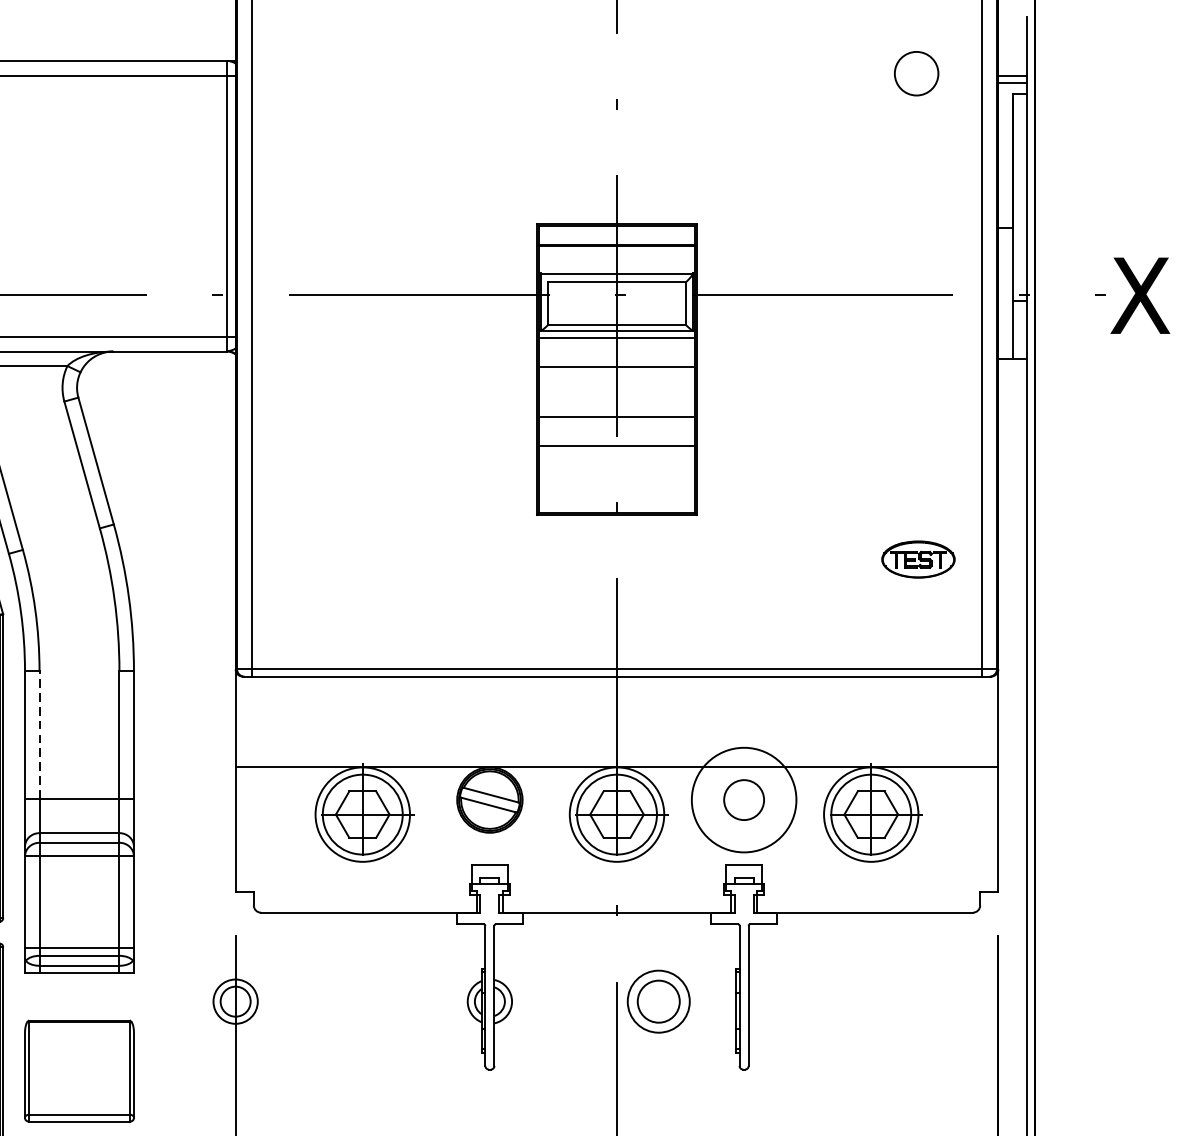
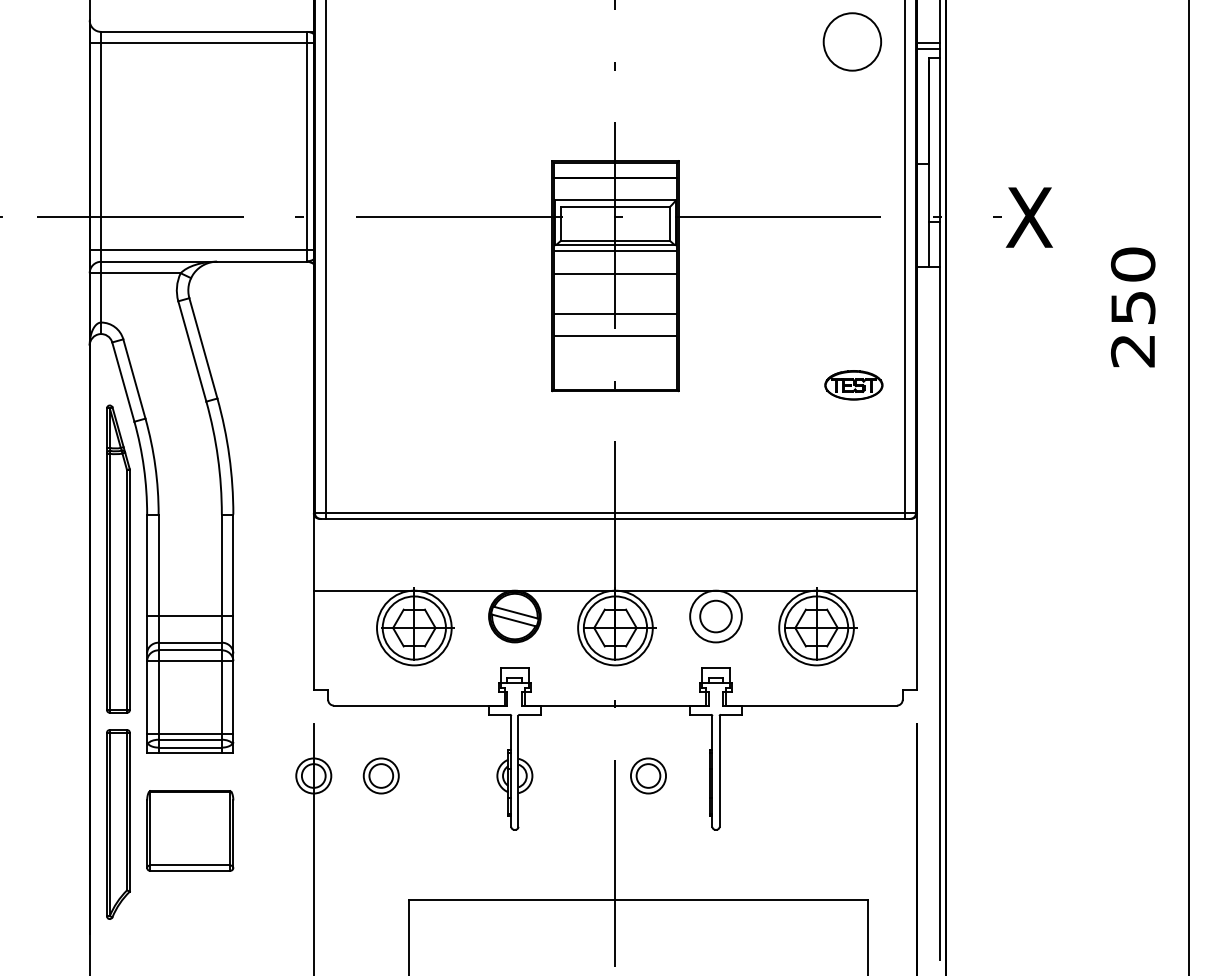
circle: (916, 73) -> (852, 41), size x1.67
part: (917, 559) -> (853, 385), moved
line: (39, 735) -> (158, 565), dashed -> solid
circle: (743, 800) -> (715, 616), size x0.62
part: (319, 1001) -> (380, 775), added
part: (658, 1001) -> (648, 775), size x0.71

